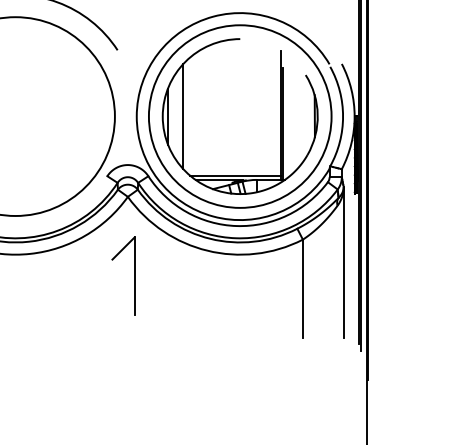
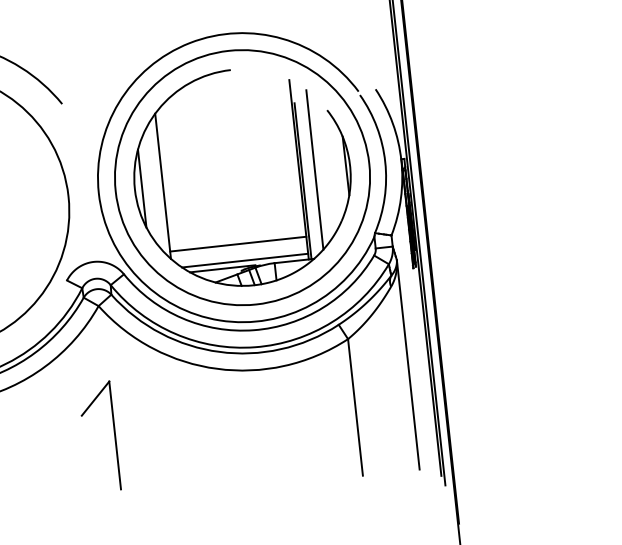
line: (292, 116) -> (315, 169), added
line: (232, 163) -> (238, 243), added
part: (134, 275) -> (114, 434), moved

